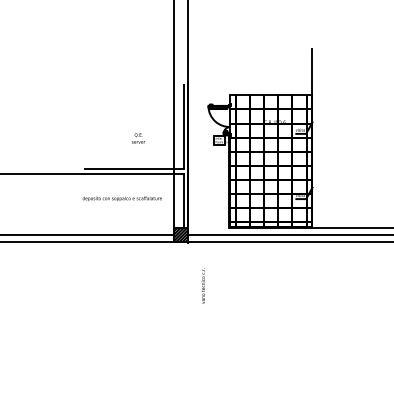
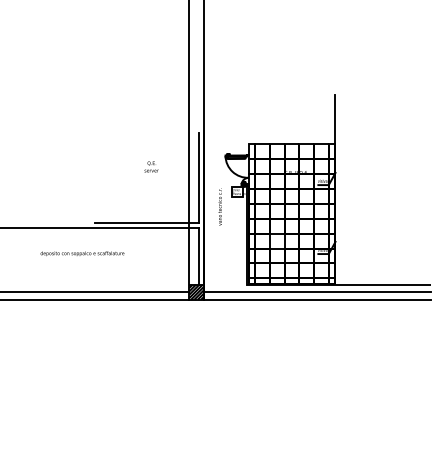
text: (138, 138) -> (151, 166), moved
text: (122, 198) -> (82, 253), moved
text: (202, 285) -> (219, 206), moved

